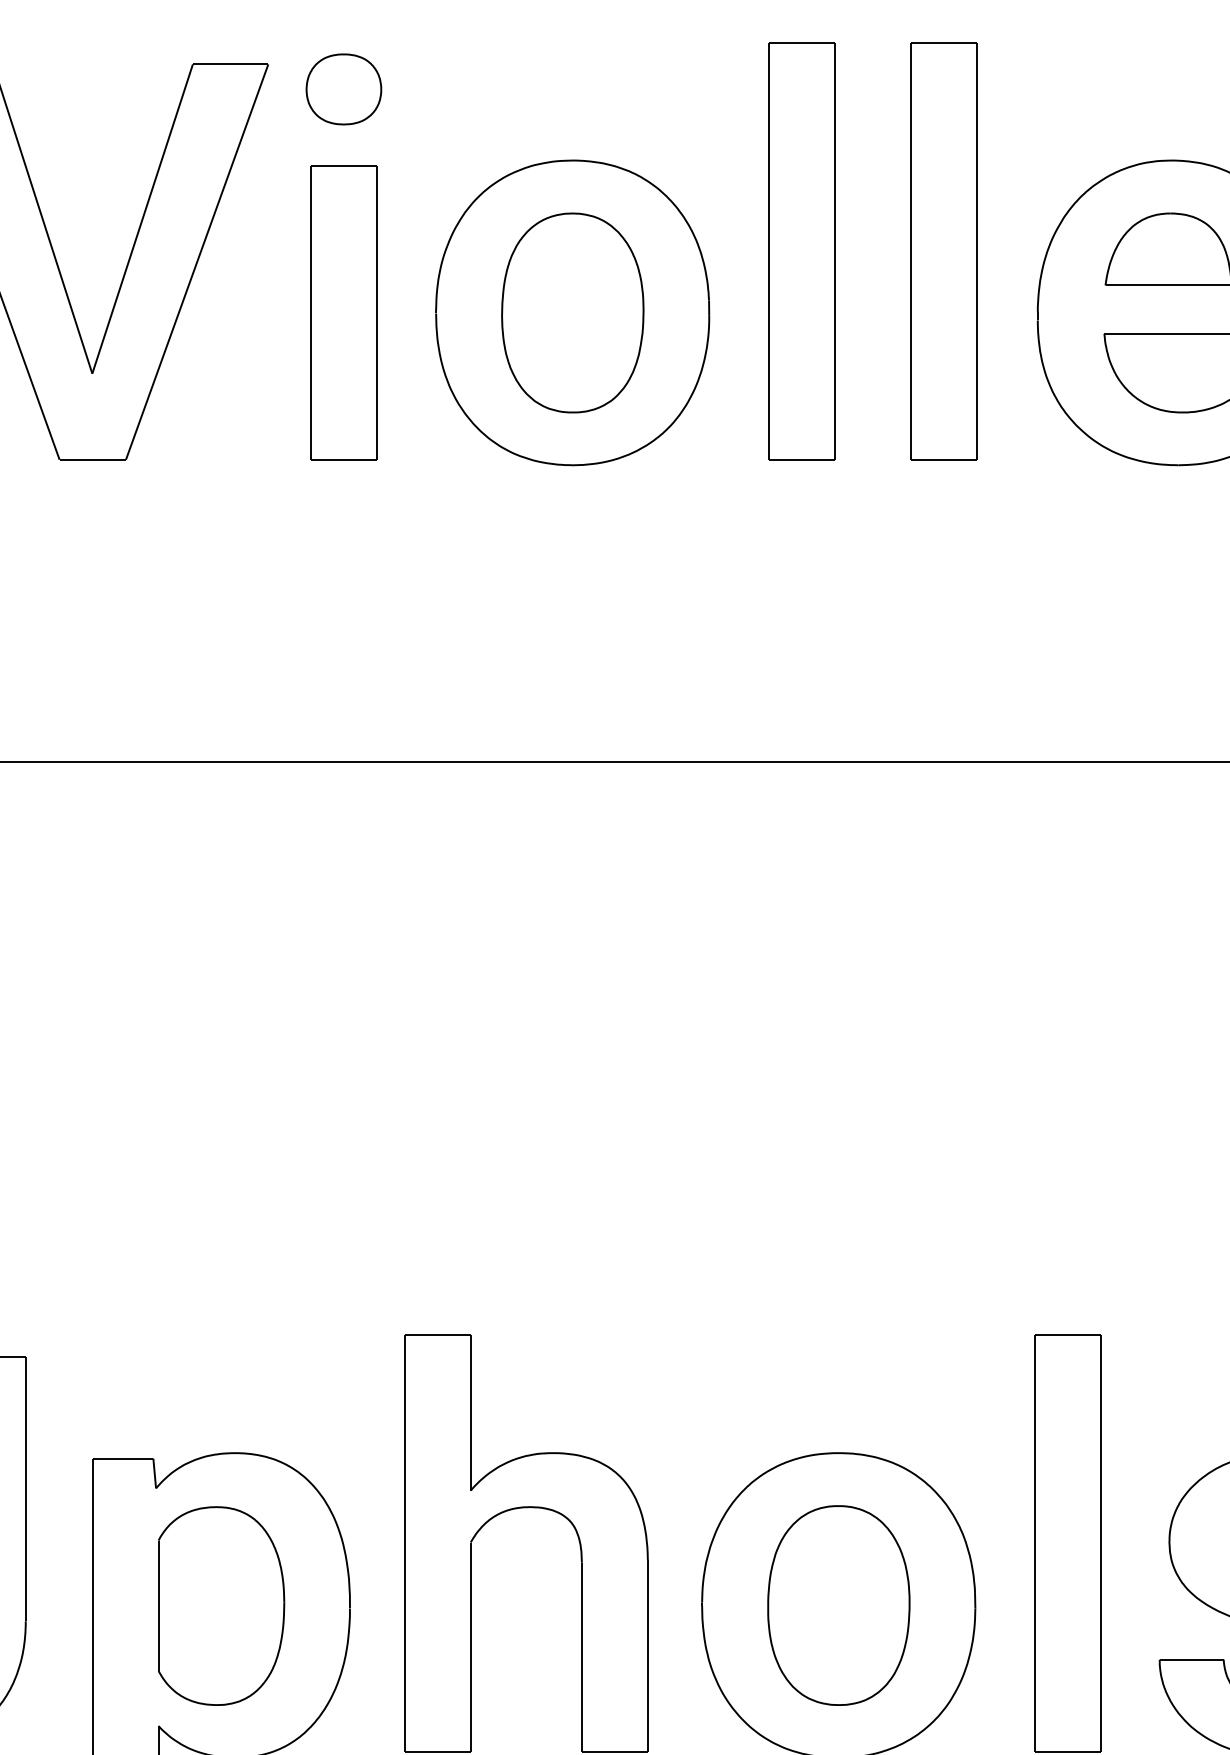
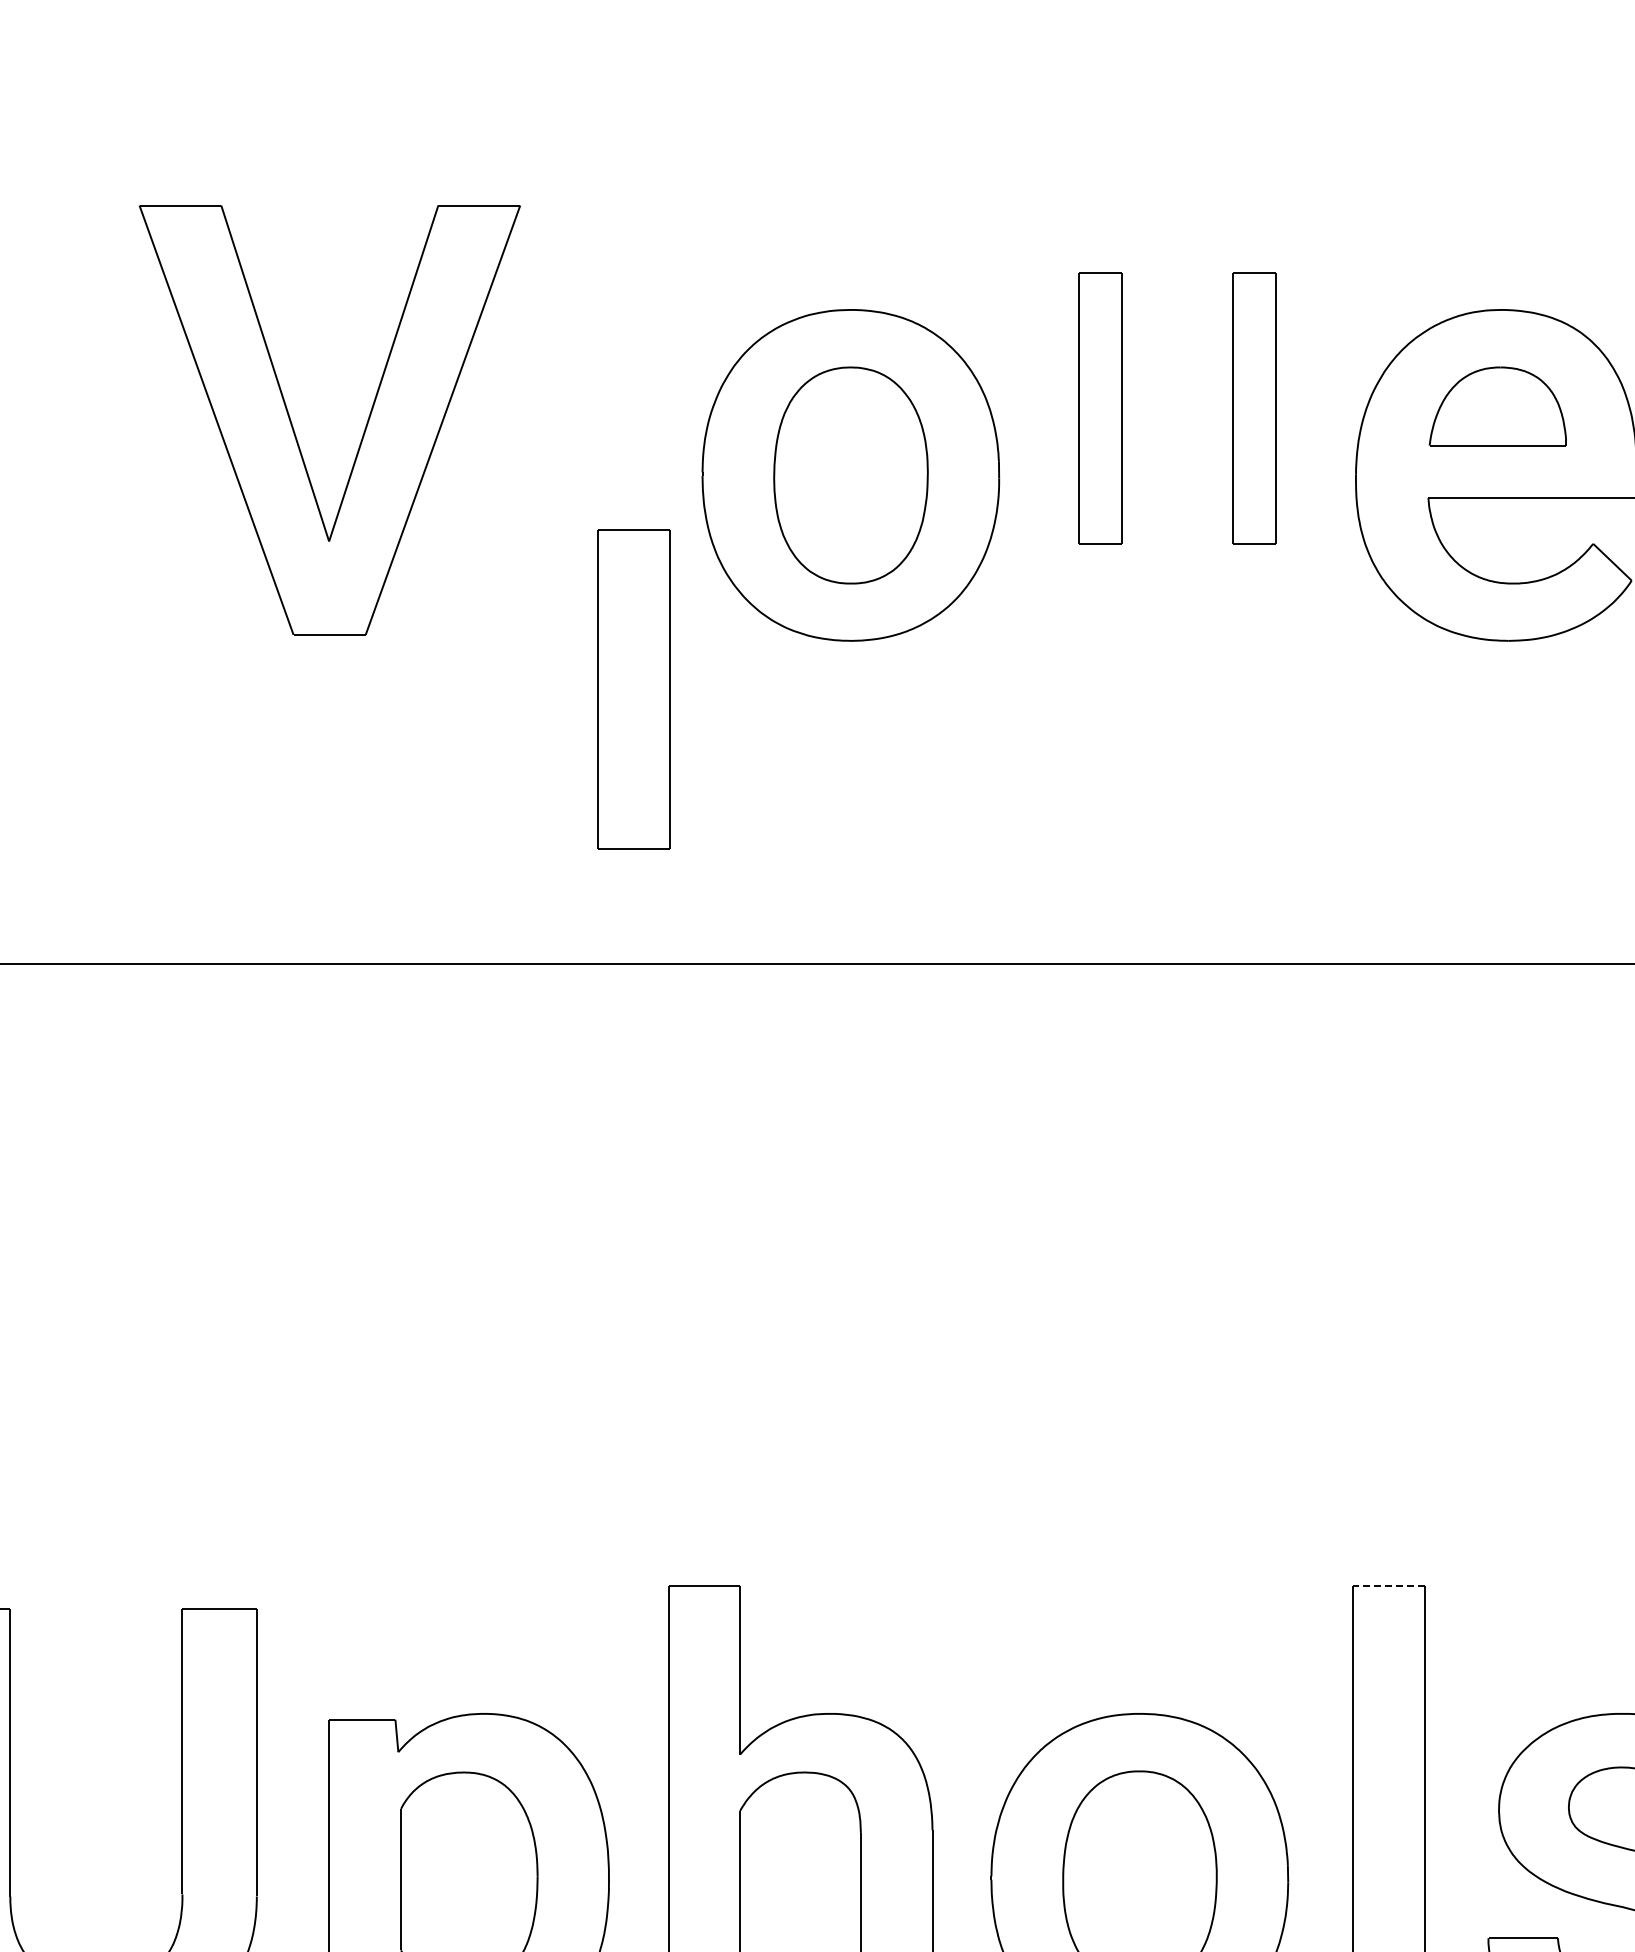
part: (344, 89) -> (602, 232), removed
part: (801, 251) -> (1099, 408), size x0.6
part: (944, 251) -> (1254, 408), size x0.6
part: (343, 312) -> (633, 689), moved
line: (1068, 1334) -> (1389, 1585), solid -> dashed

